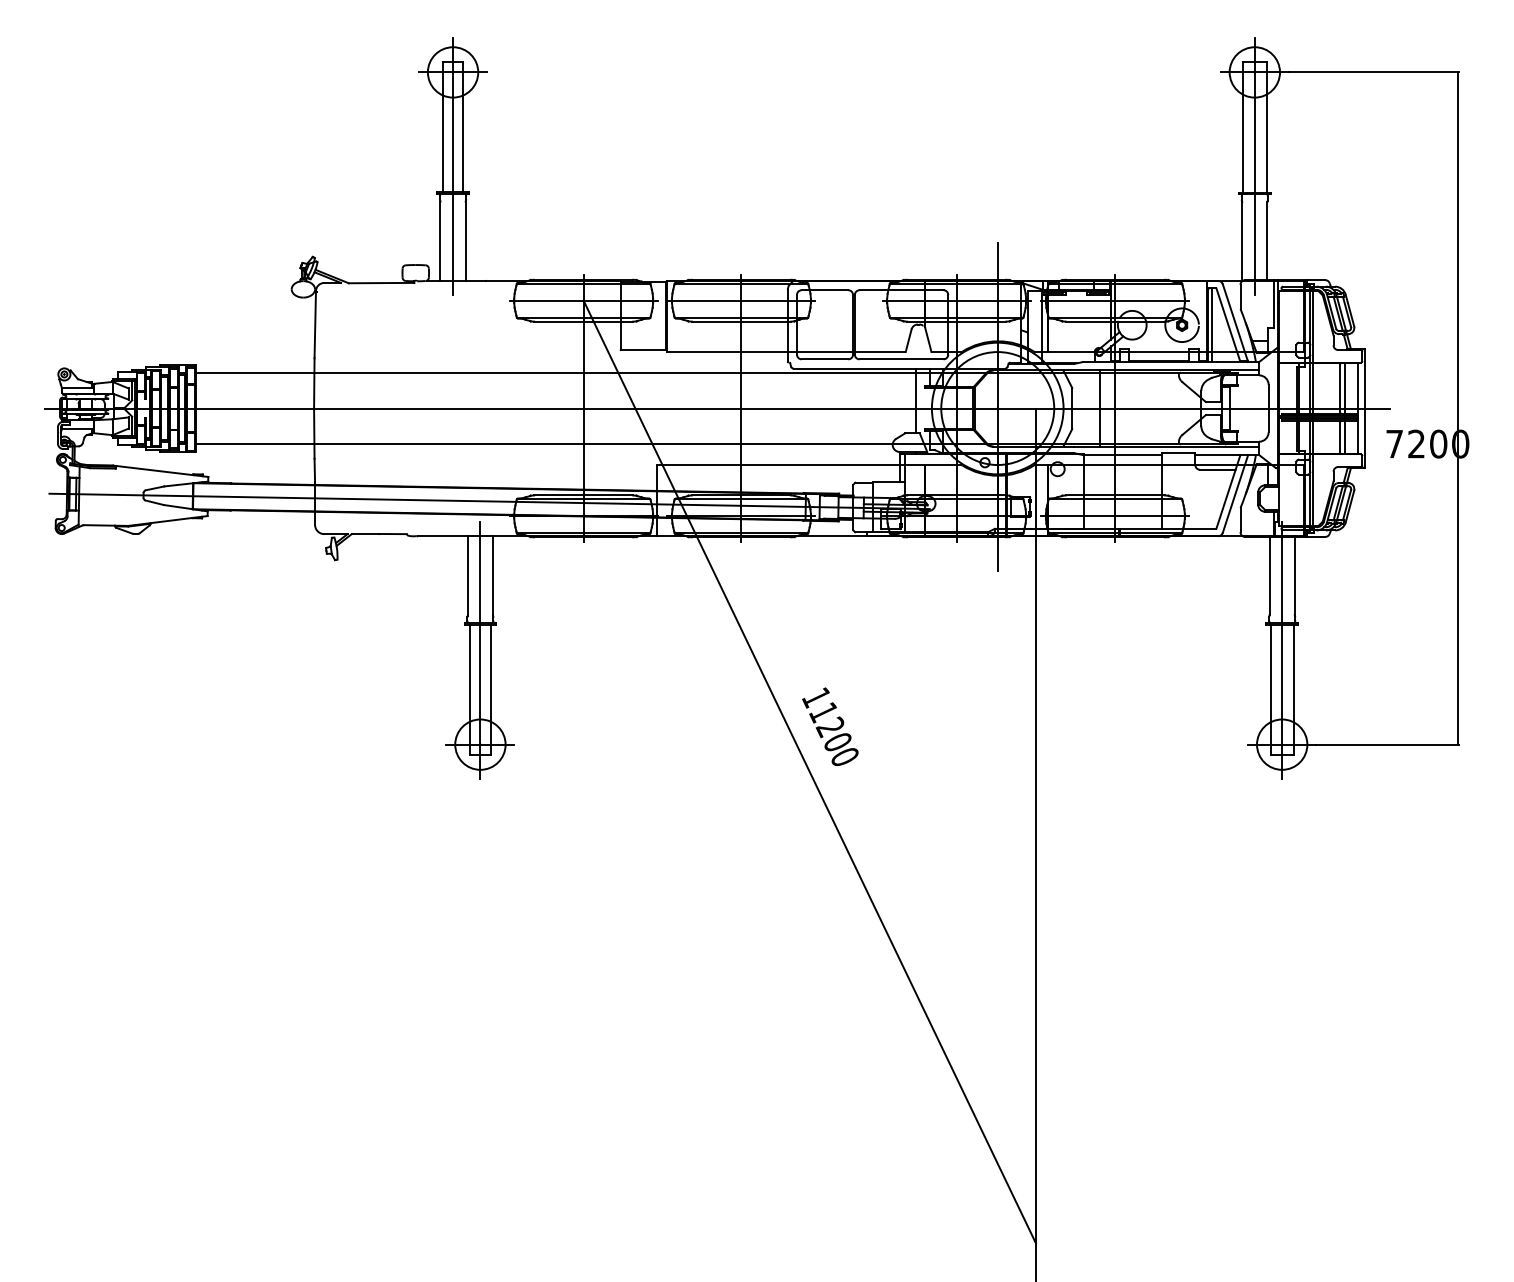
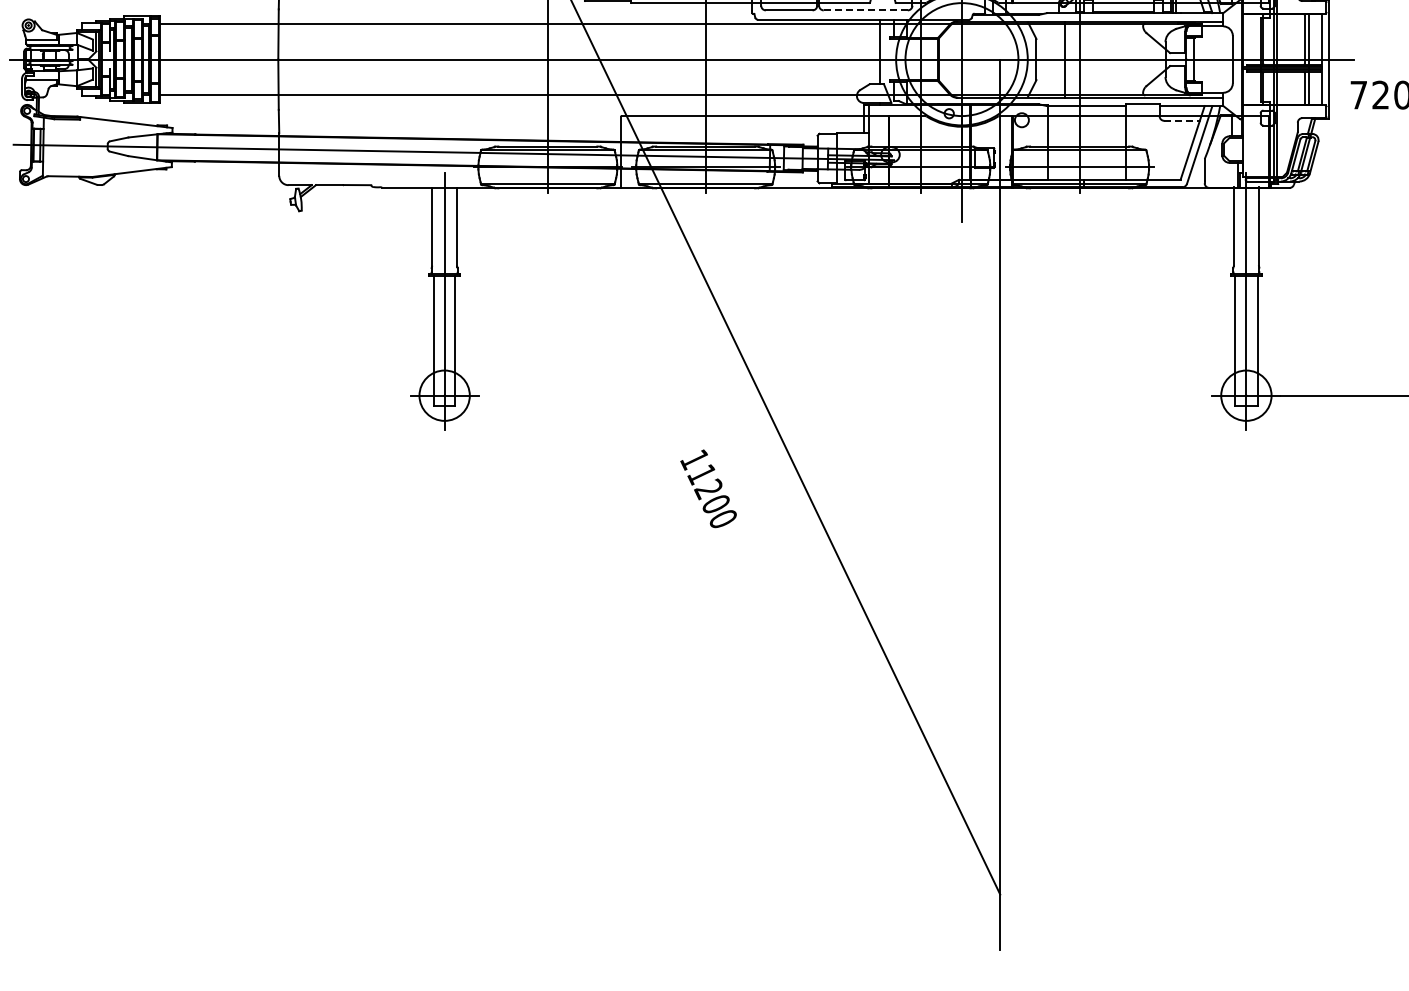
line: (901, 359) -> (865, 10), solid -> dashed
line: (1217, 469) -> (1181, 120), solid -> dashed
text: (830, 726) -> (708, 488), moved

